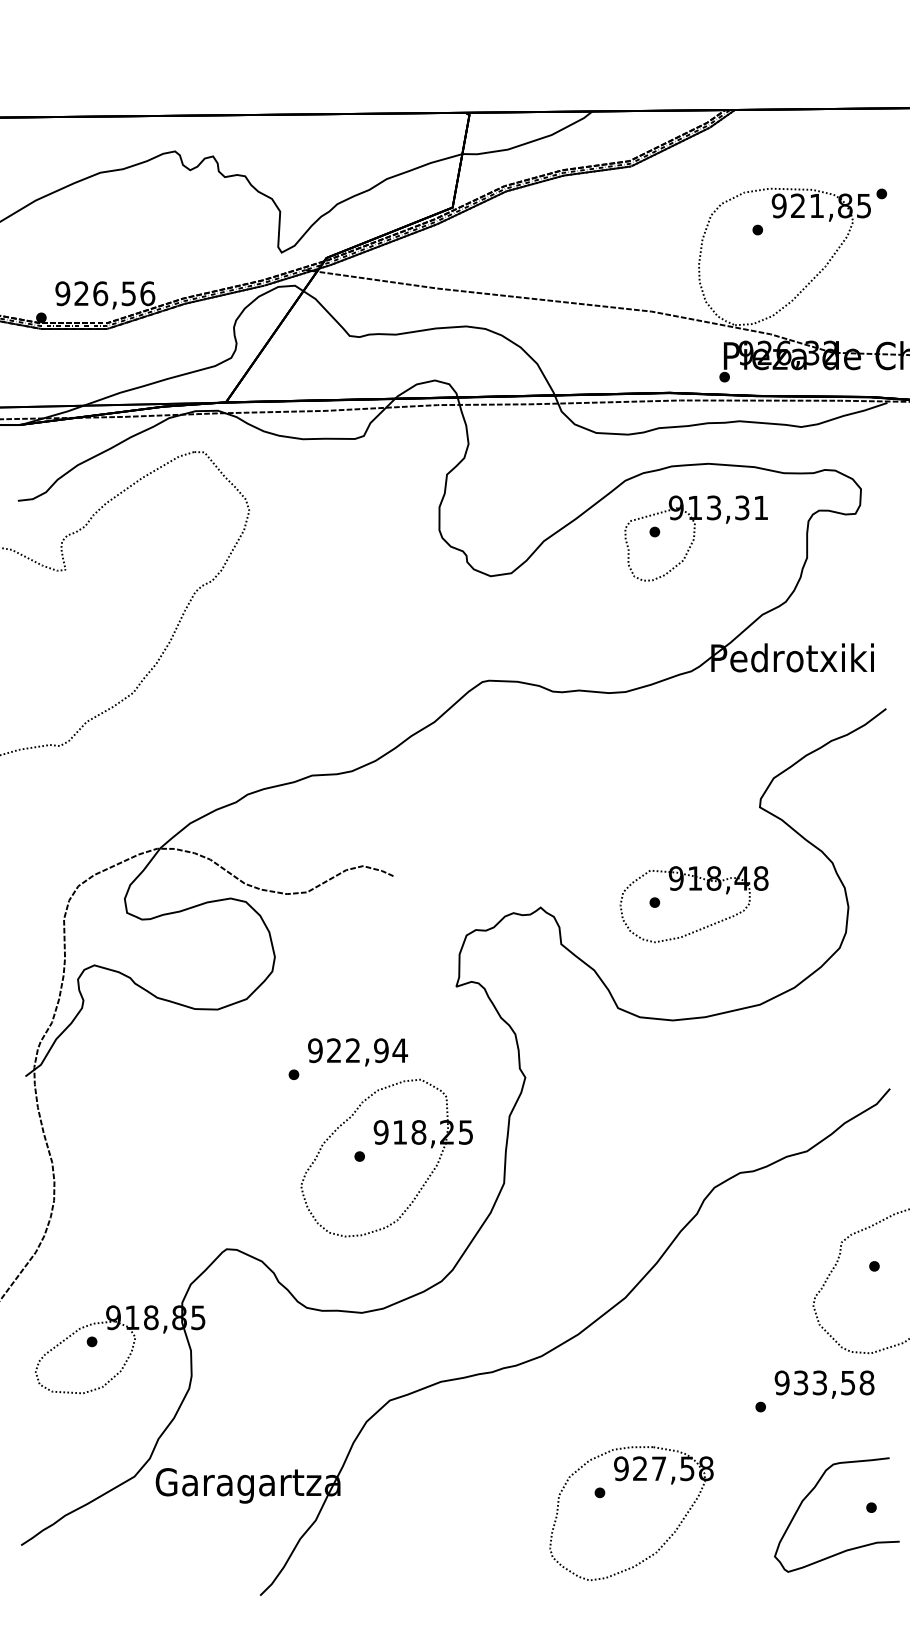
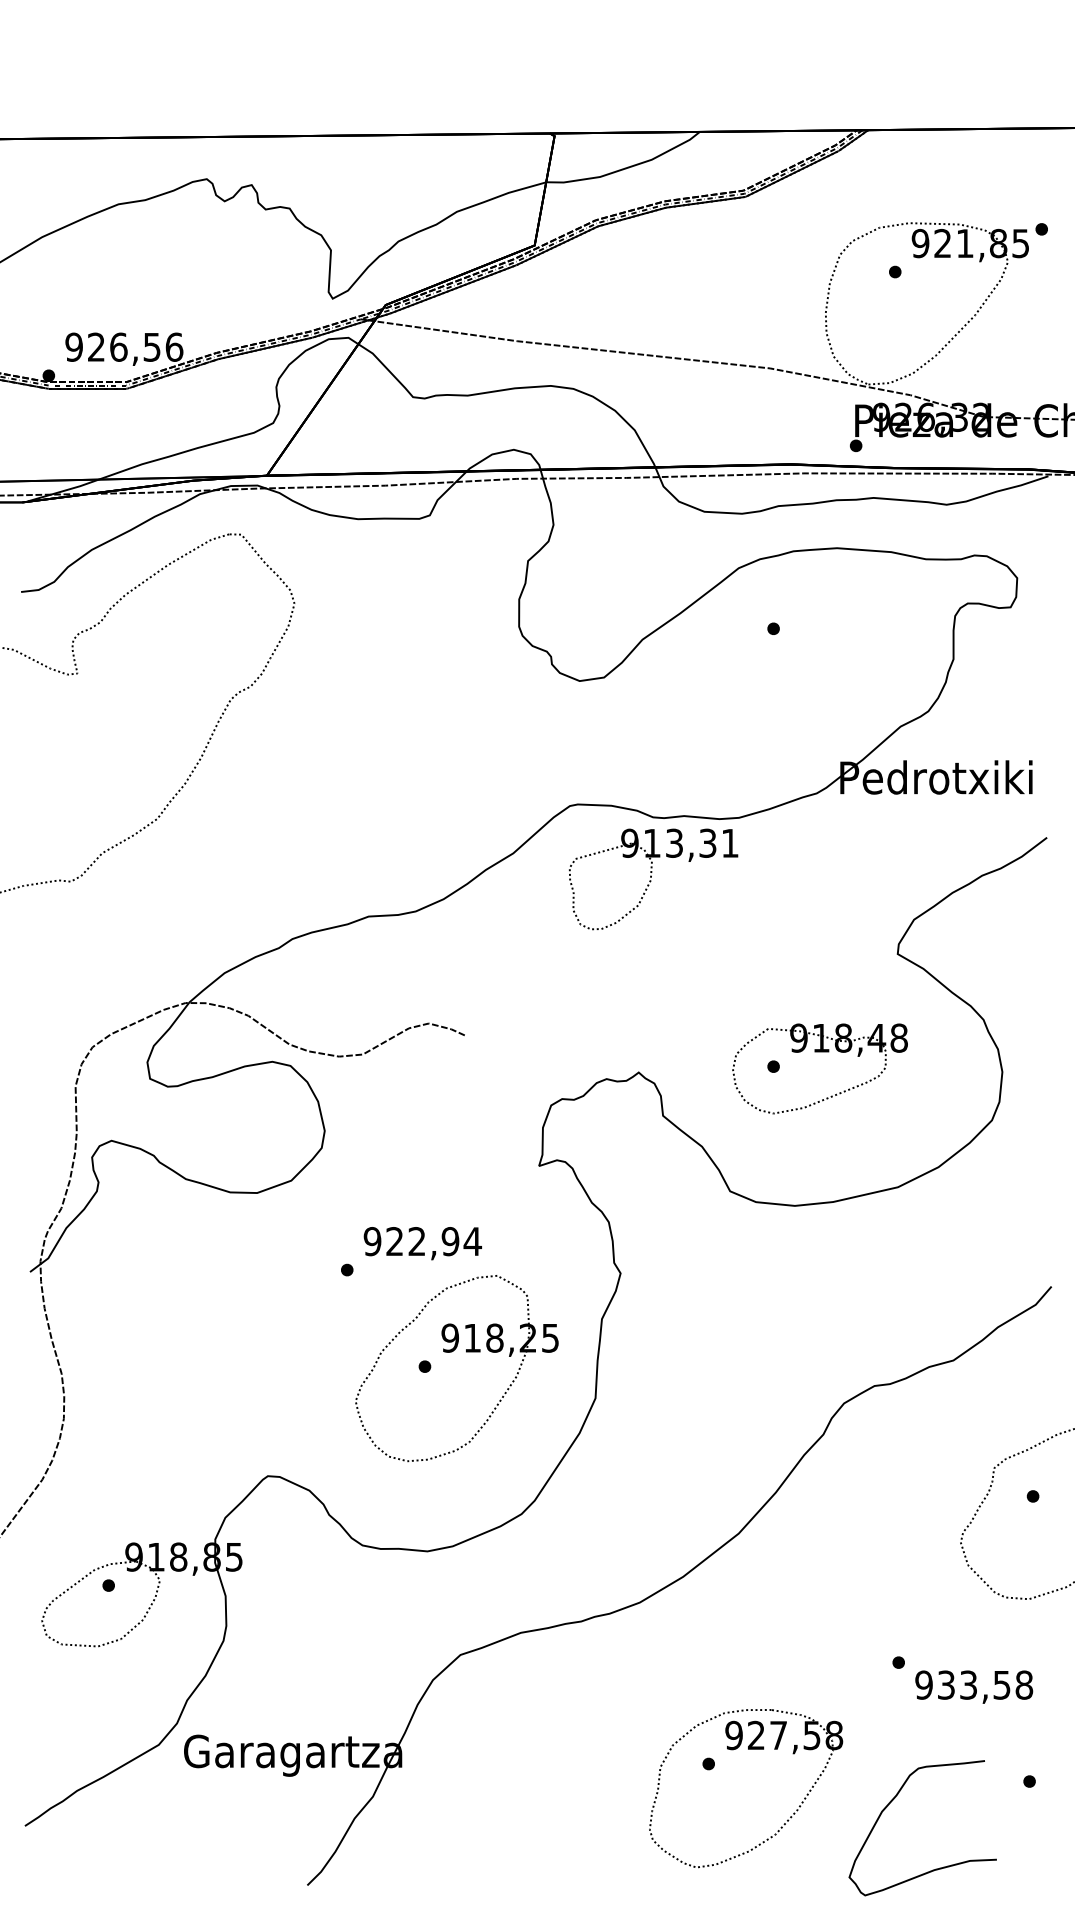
part: (696, 538) -> (653, 879), moved
text: (824, 1384) -> (974, 1686), moved
curve: (813, 1490) -> (894, 1799), moved

